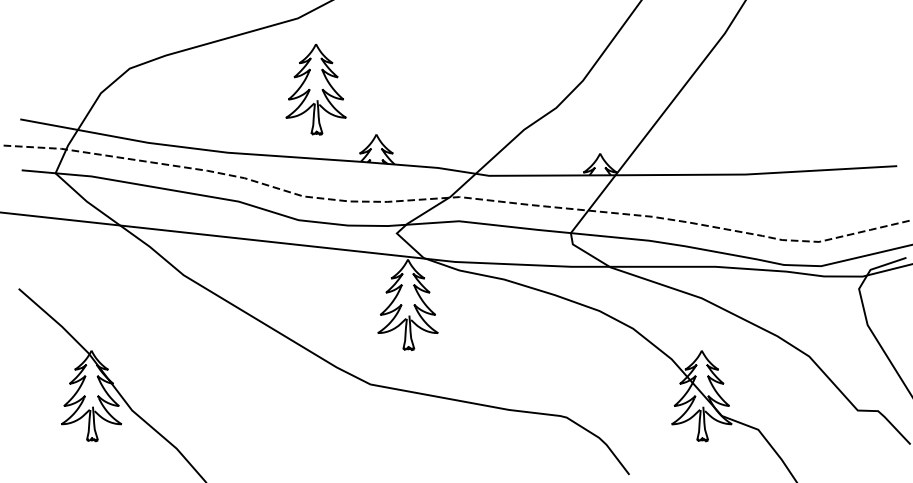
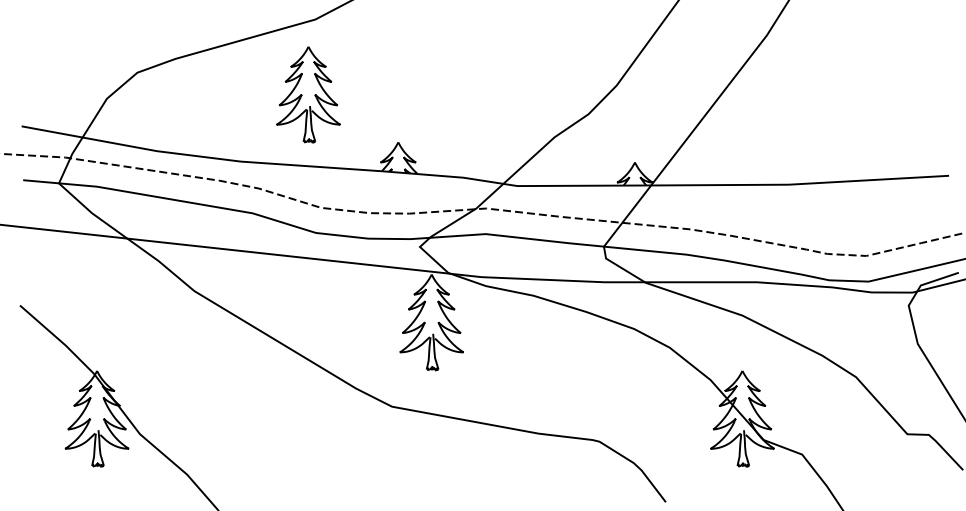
part: (316, 89) -> (308, 94), moved

